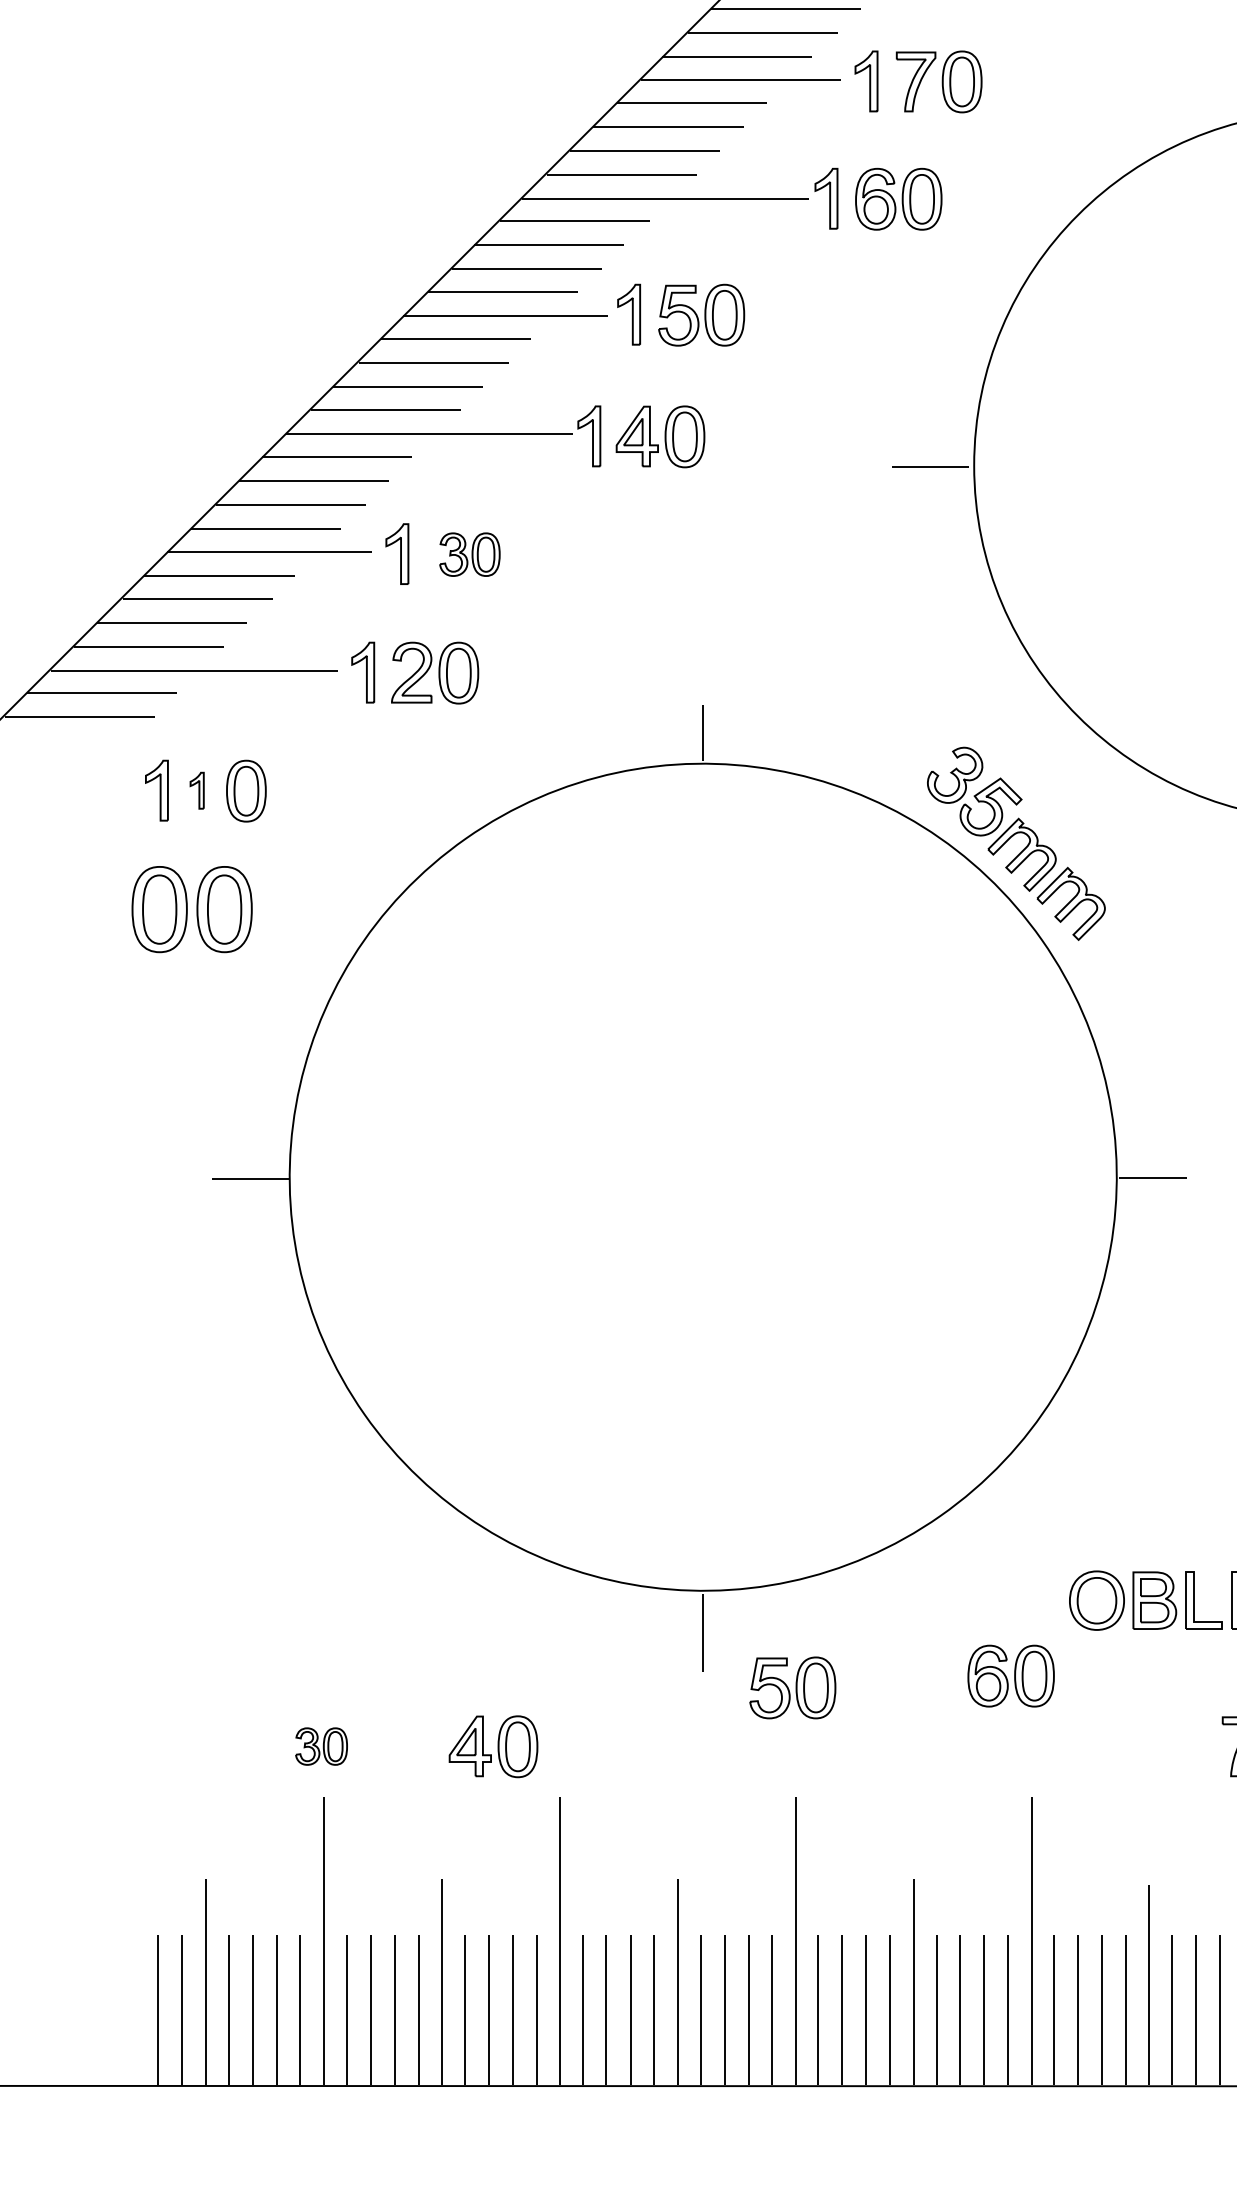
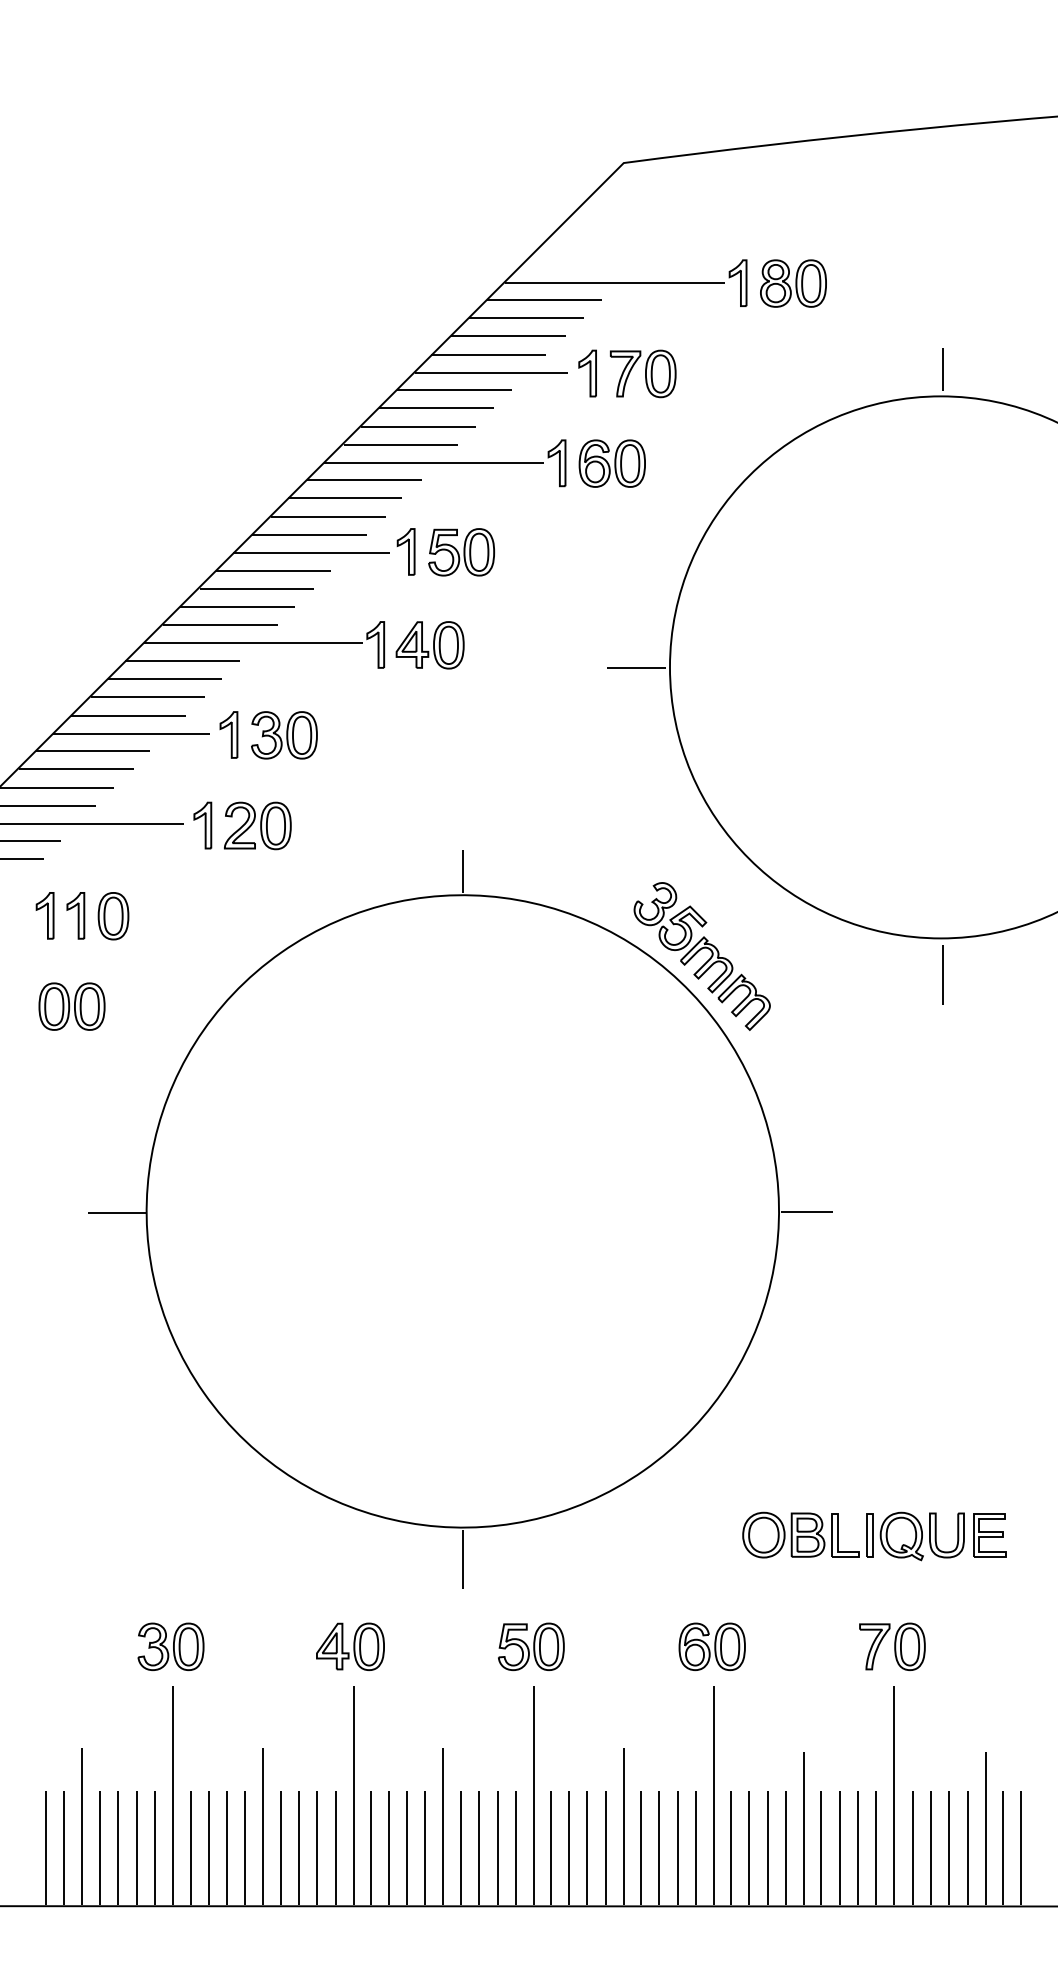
part: (470, 554) -> (284, 735), size x1.43
part: (196, 790) -> (75, 915), size x1.67
part: (191, 909) -> (71, 1006), size x0.71
part: (1010, 1675) -> (711, 1646), moved
part: (793, 1687) -> (531, 1646), moved
part: (320, 1746) -> (170, 1646), size x1.67
part: (493, 1746) -> (350, 1646), moved

